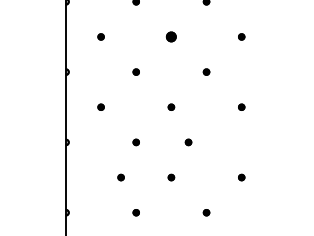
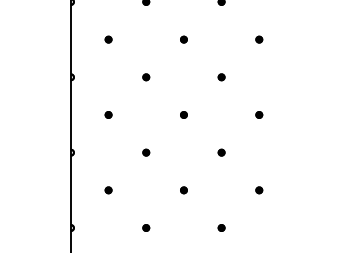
part: (171, 36) -> (184, 39), size x0.62
part: (188, 142) -> (221, 152), moved
part: (120, 177) -> (107, 190), moved

